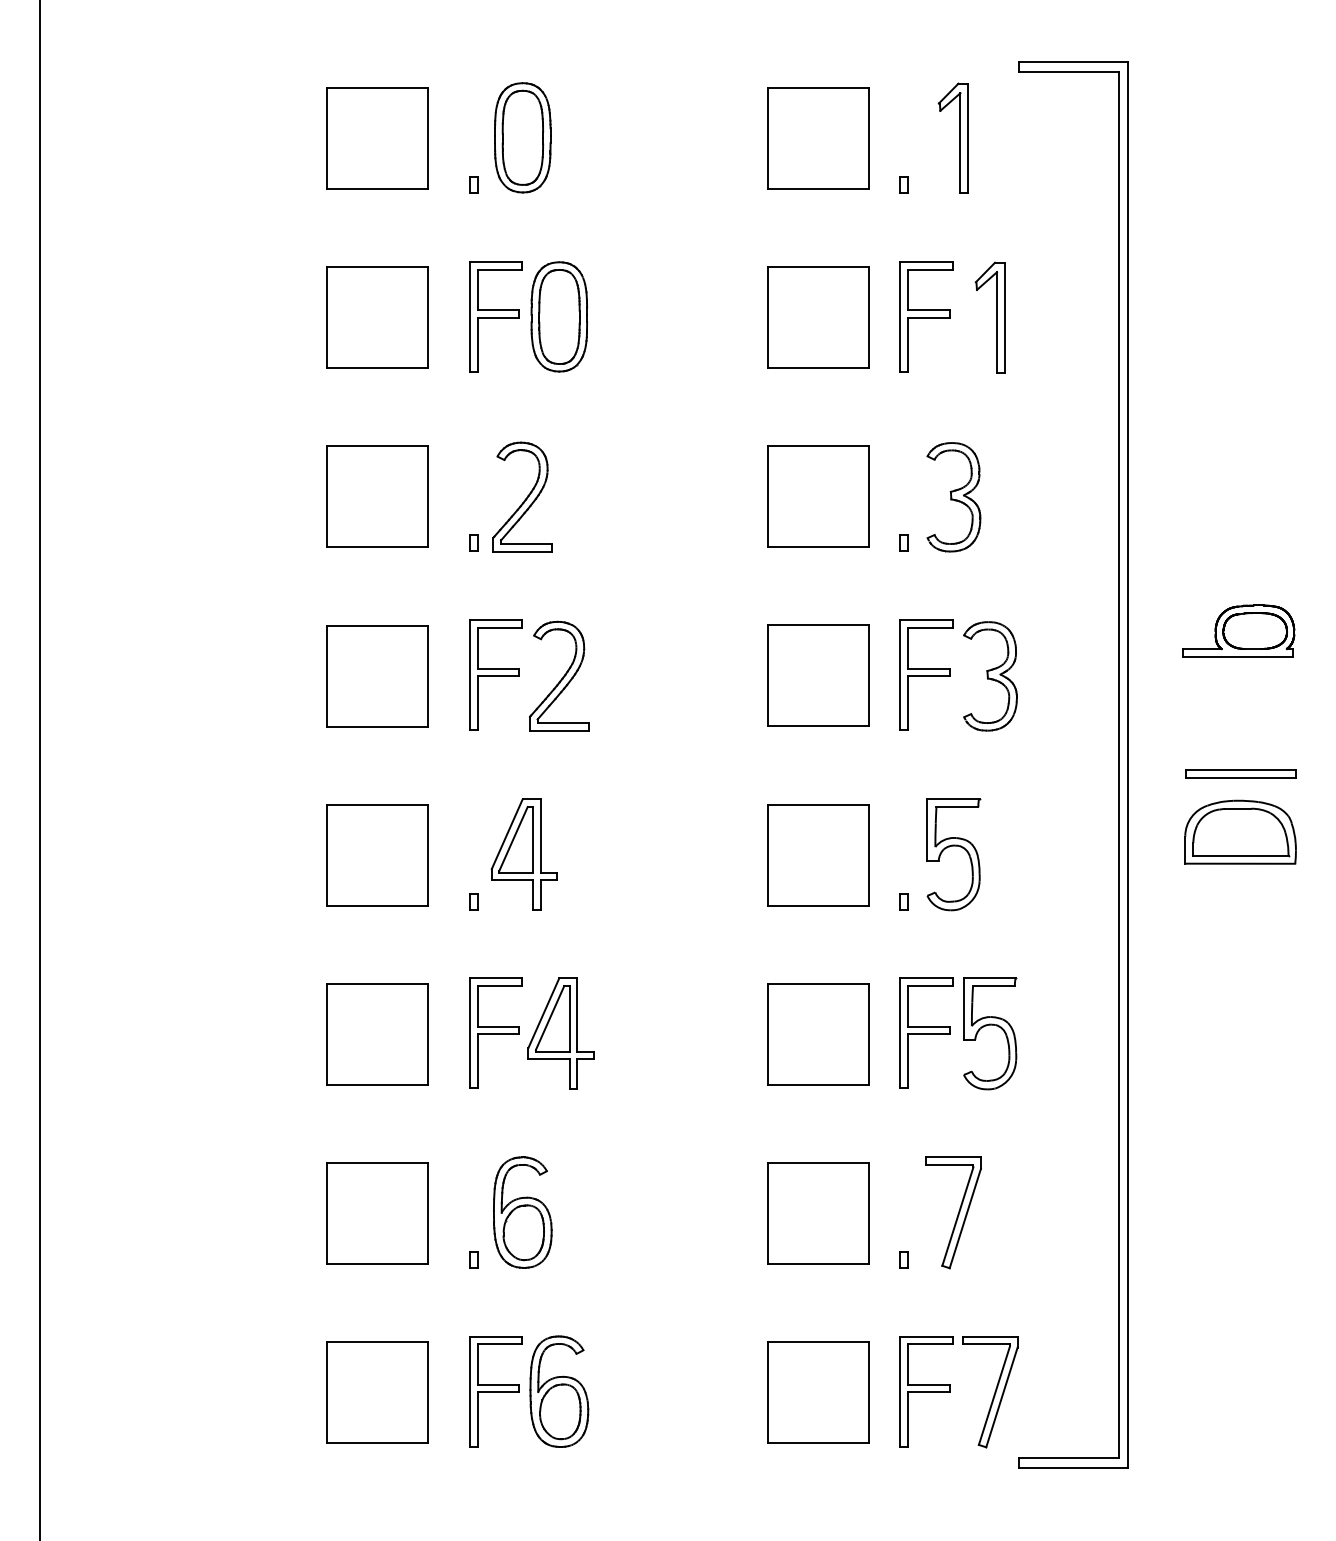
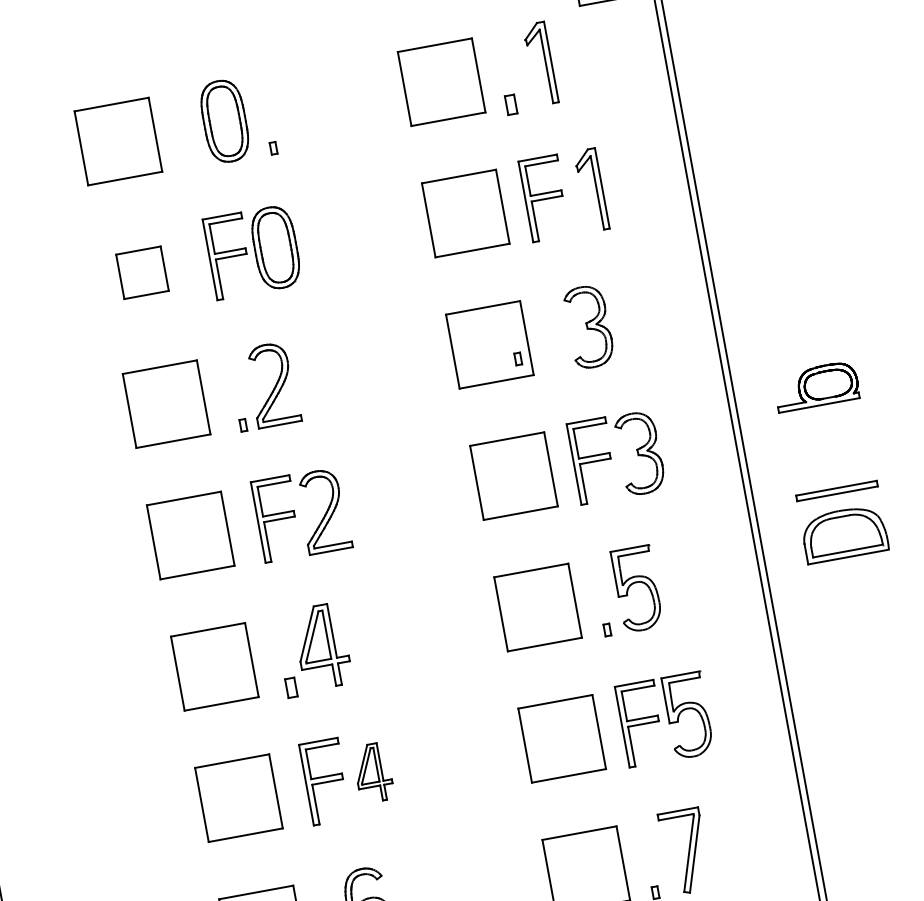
part: (473, 184) -> (273, 147), moved
part: (903, 184) -> (510, 104), size x1.6
part: (377, 317) -> (142, 272), size x0.6
part: (903, 542) -> (517, 358), moved
part: (473, 901) -> (291, 687), size x1.6
part: (560, 1033) -> (373, 773), size x0.7

